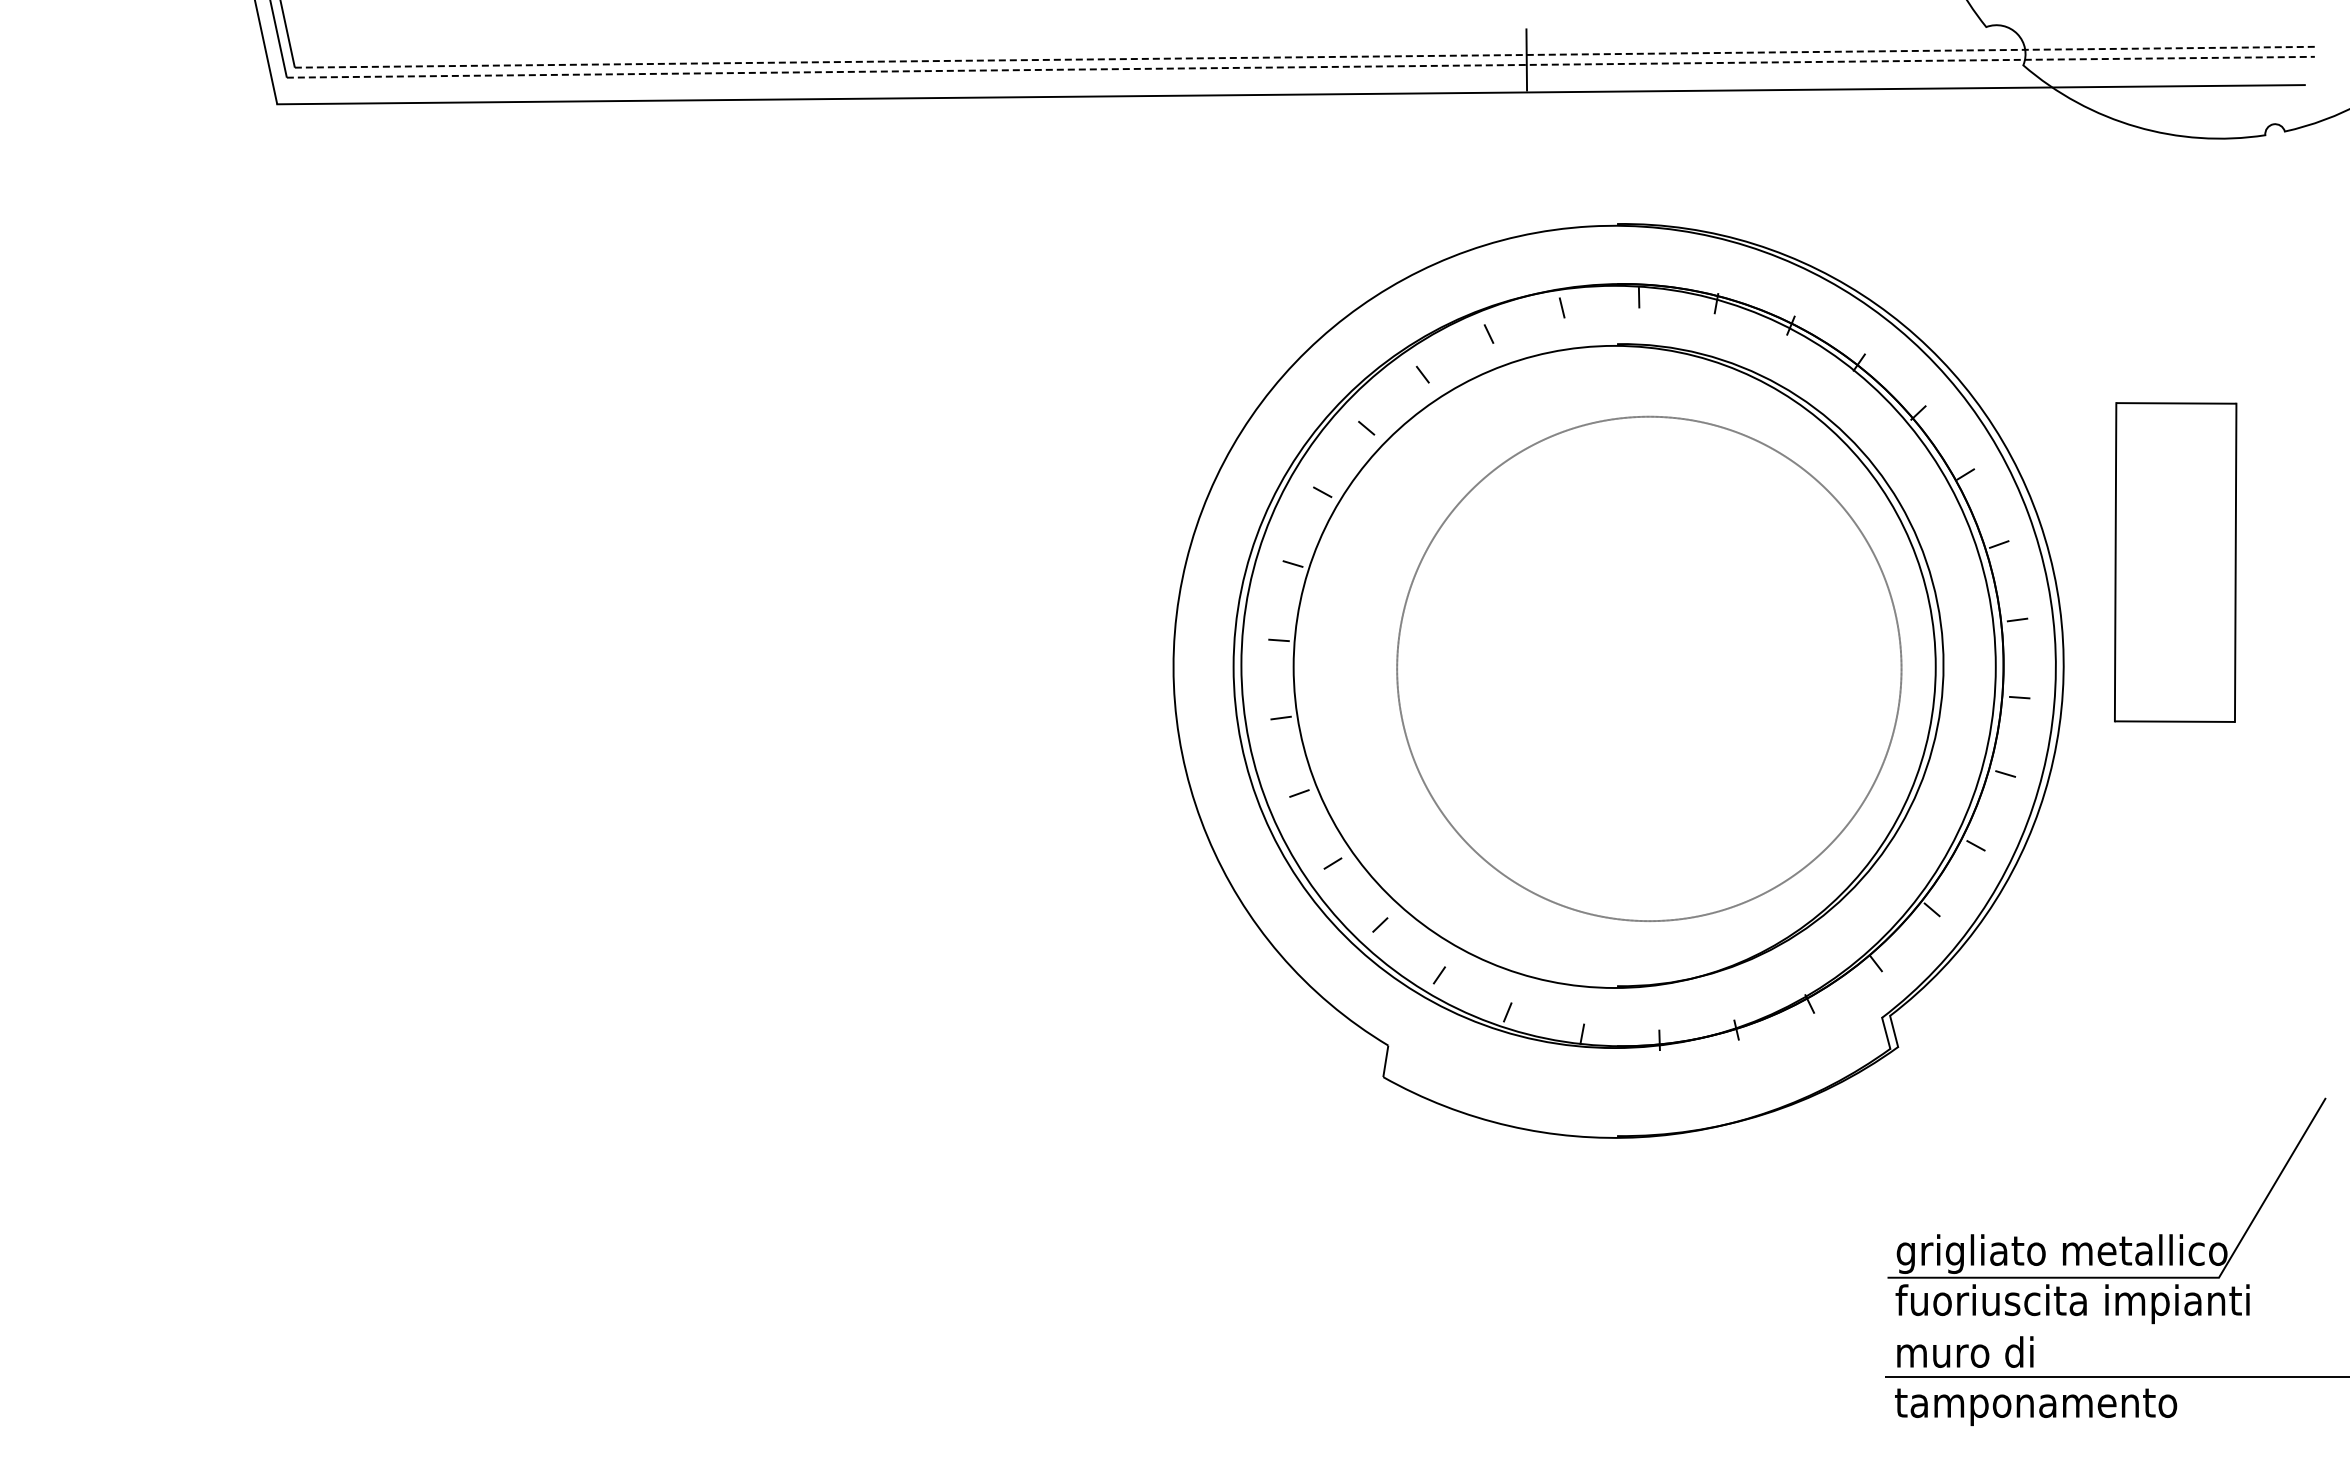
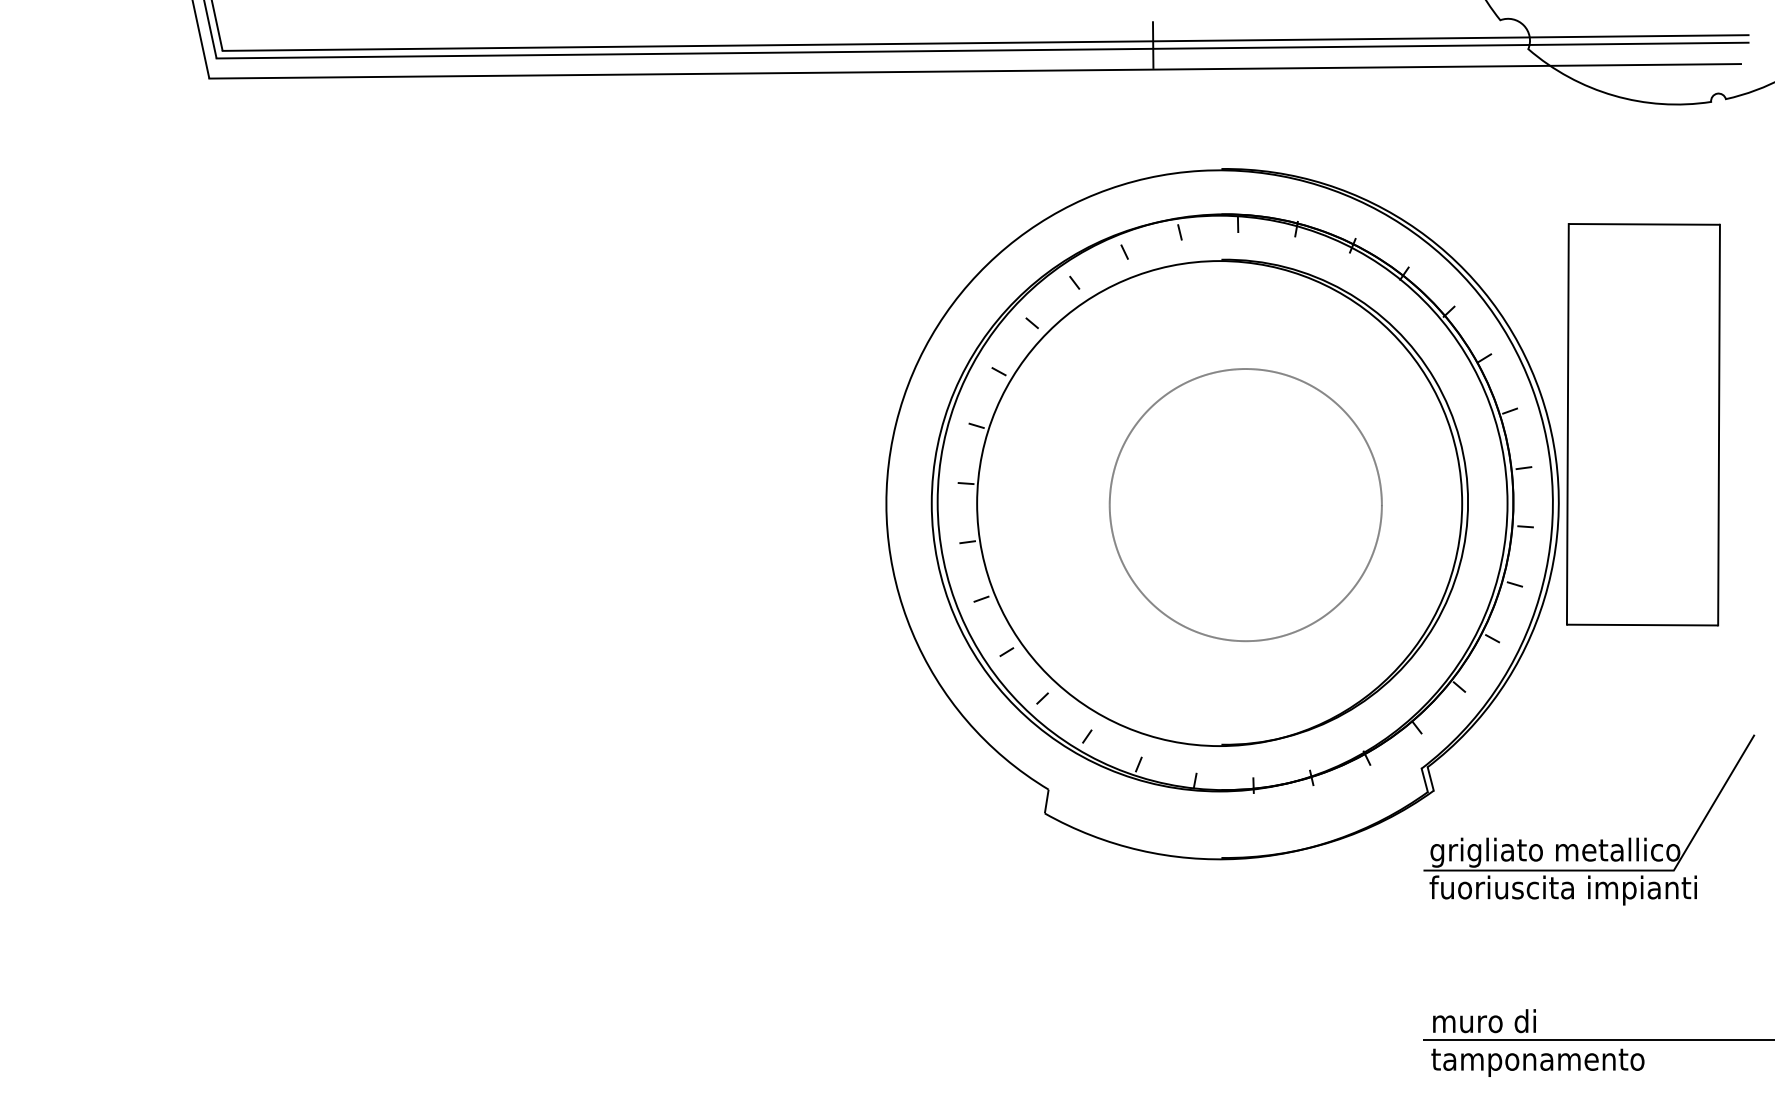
line: (1305, 57) -> (986, 43), dashed -> solid
line: (1301, 67) -> (983, 50), dashed -> solid
part: (2175, 562) -> (1643, 424), size x1.67
circle: (1649, 668) -> (1245, 504), size x0.71
part: (2122, 1236) -> (1600, 839), moved

